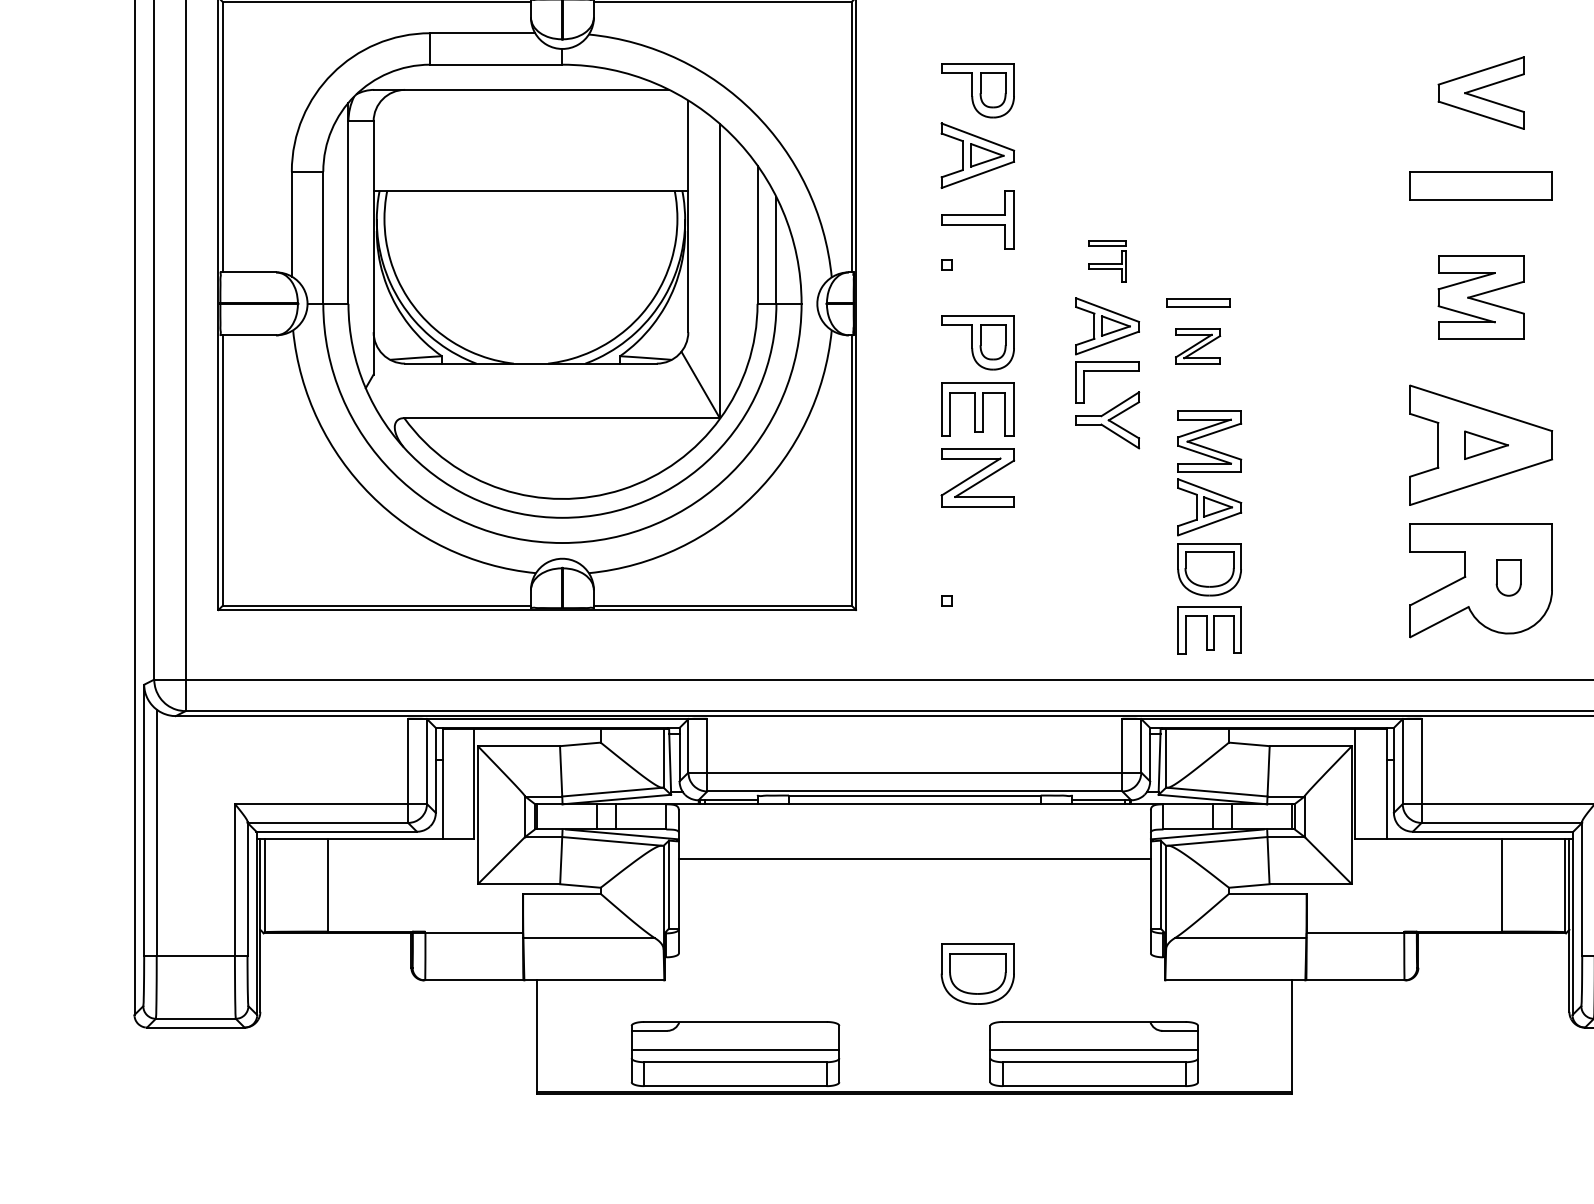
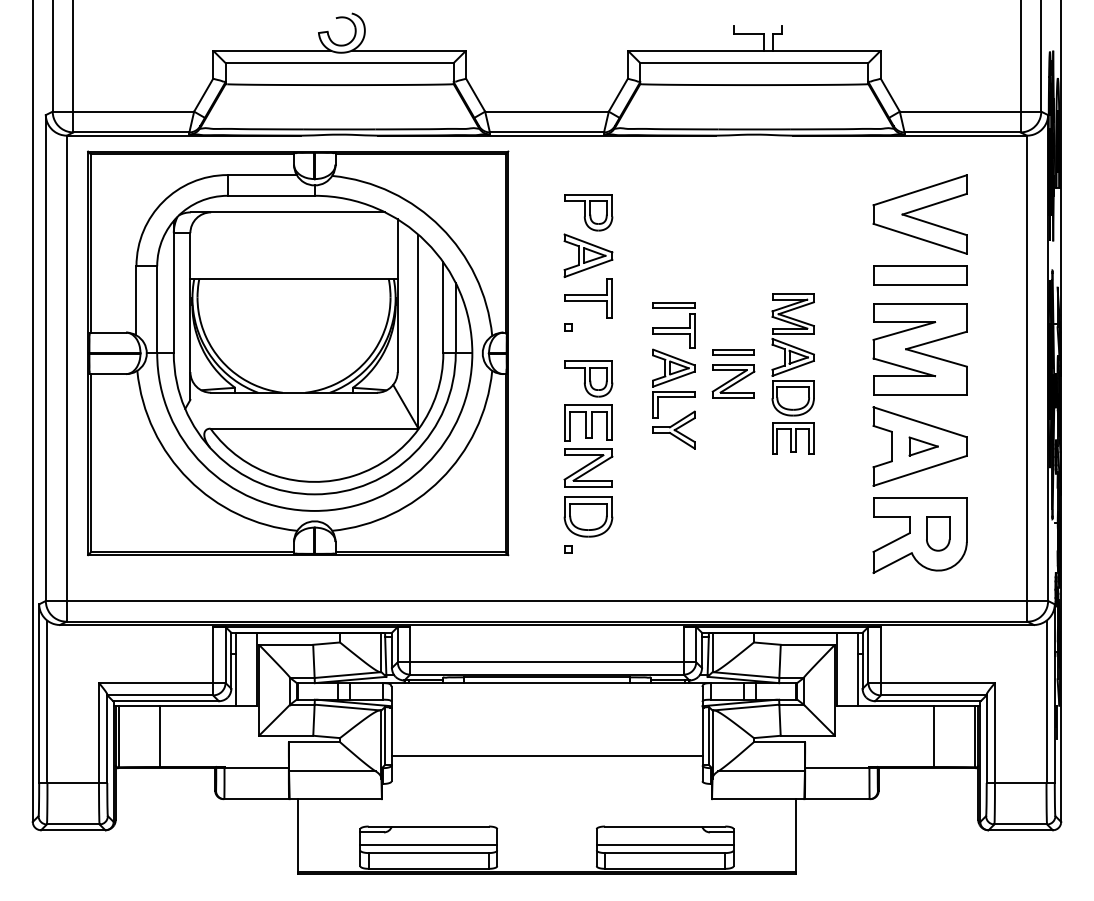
part: (1480, 93) -> (919, 214), size x1.67
part: (1106, 261) -> (673, 325), size x1.67
part: (1480, 297) -> (919, 349), size x1.67
part: (1197, 346) -> (733, 381), size x1.43
part: (1208, 531) -> (792, 373), moved
part: (1509, 577) -> (938, 533), size x1.43
line: (914, 858) -> (546, 755), moved
part: (977, 973) -> (588, 516), moved

